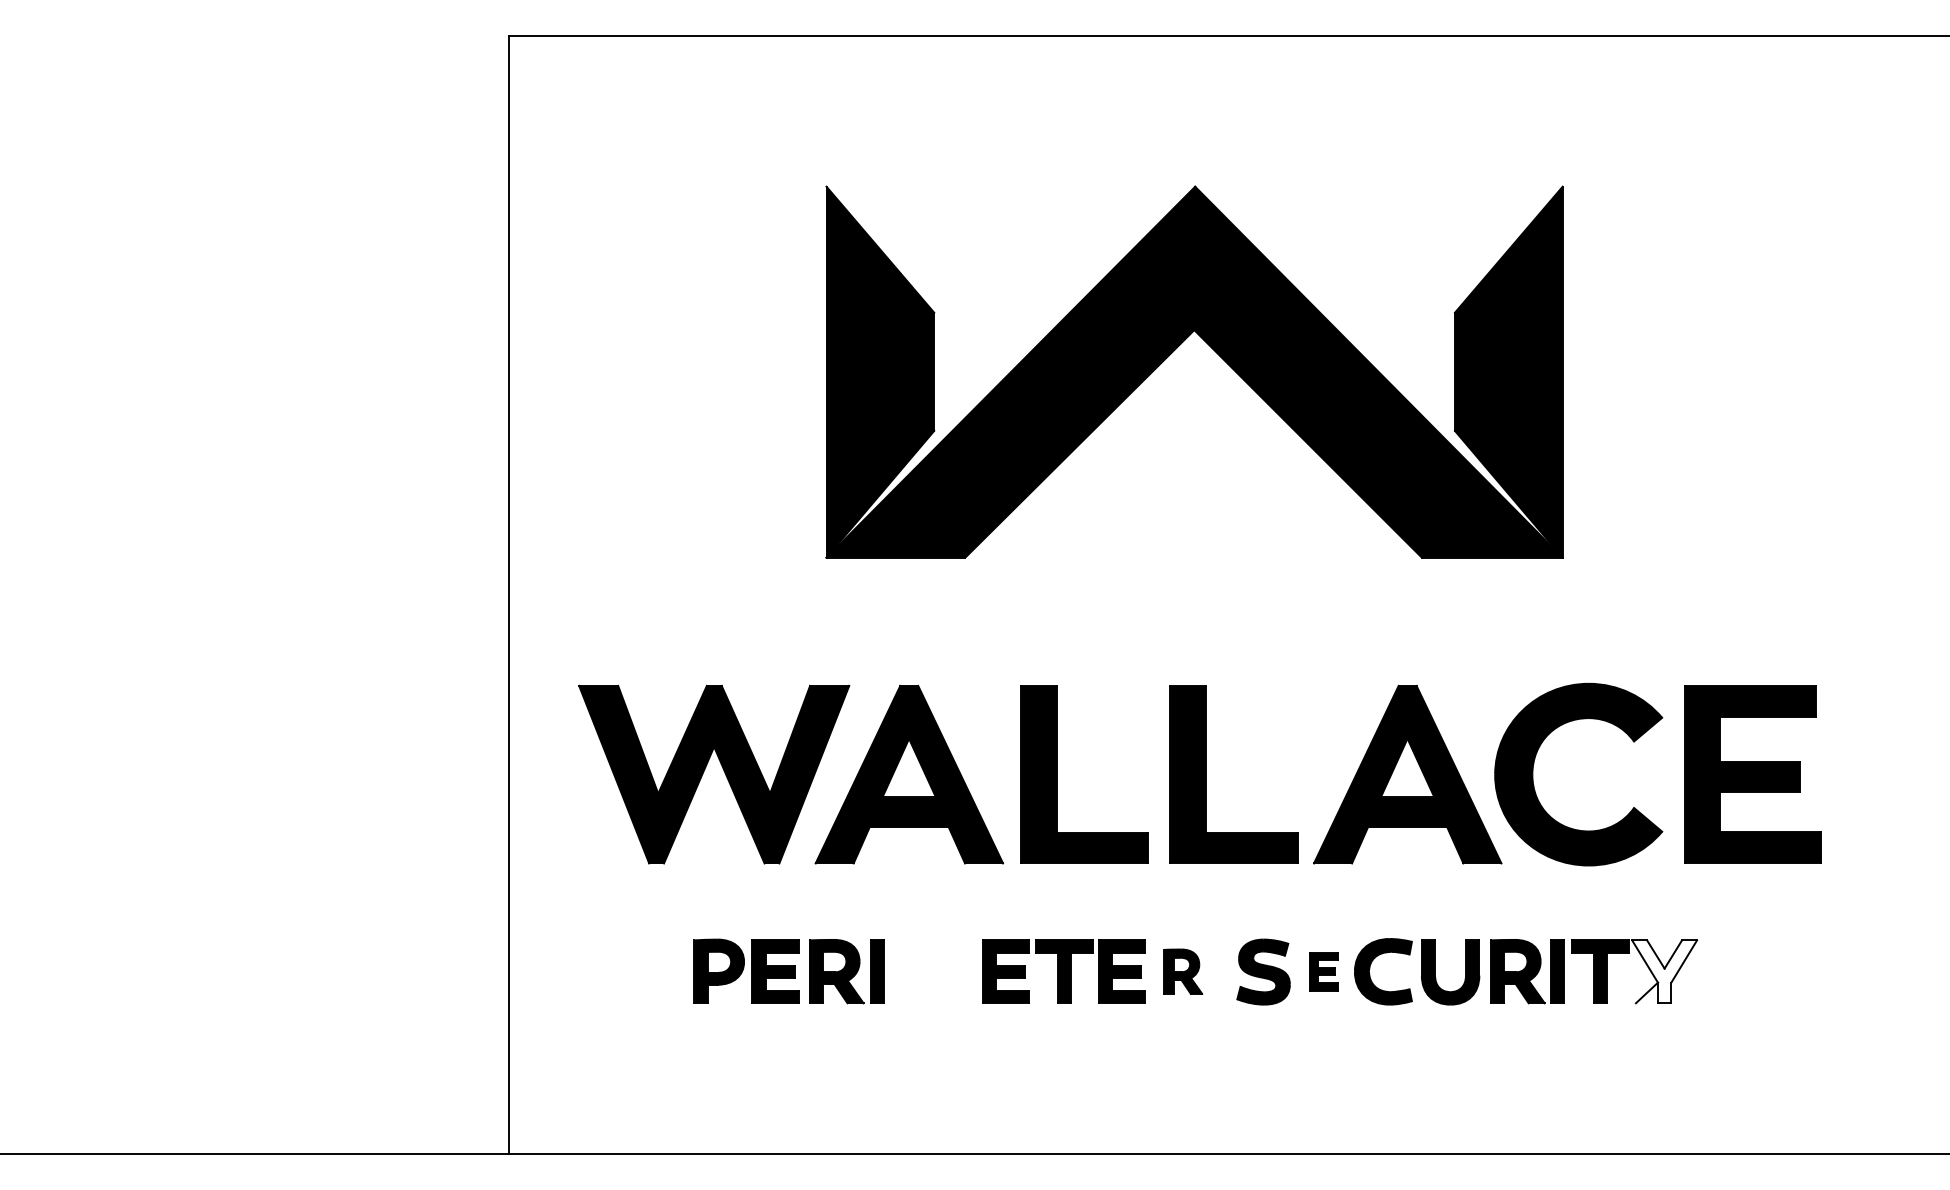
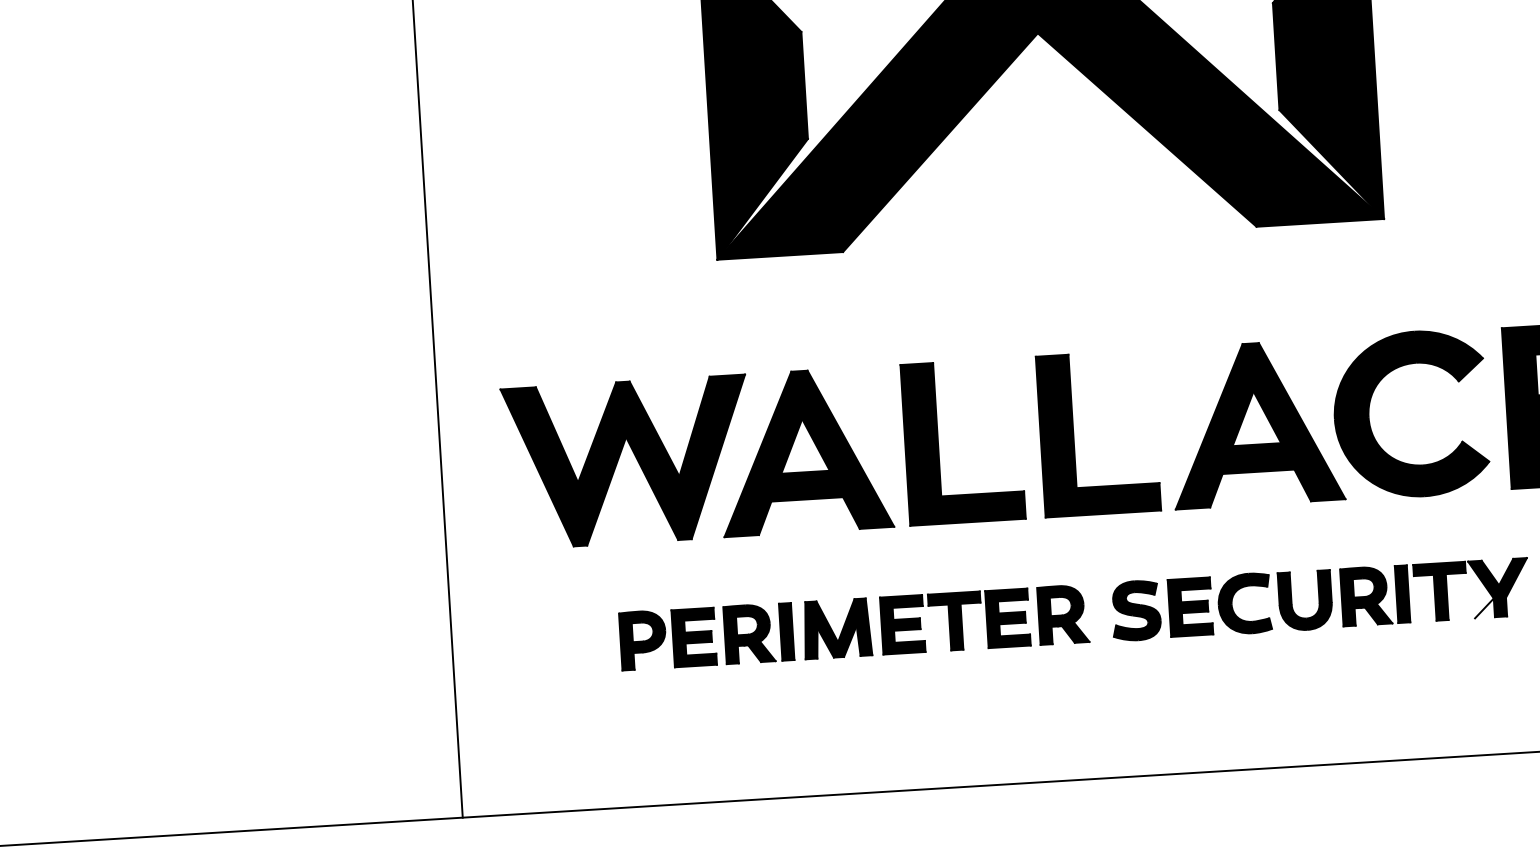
part: (933, 971) -> (837, 628), added
part: (1183, 971) -> (1063, 614), size x1.43
part: (1323, 971) -> (1190, 606), size x1.67
fill: (1664, 971) -> (1499, 588), added

